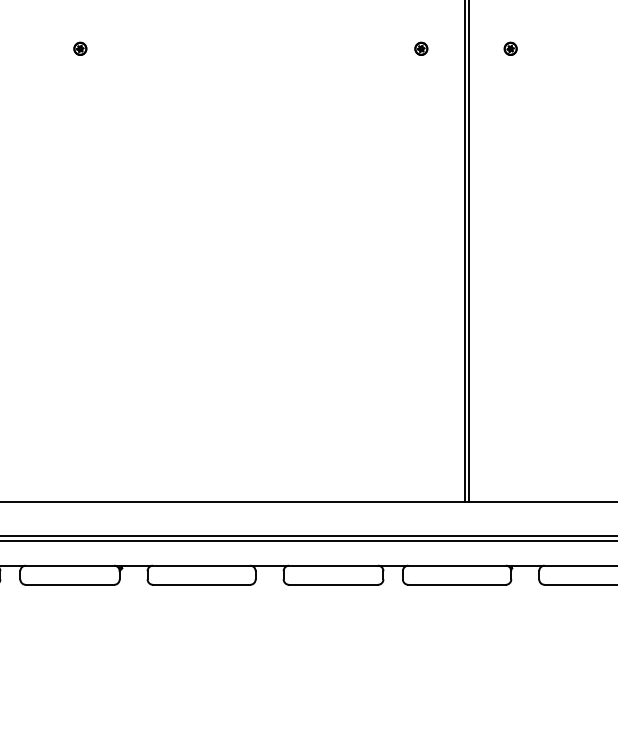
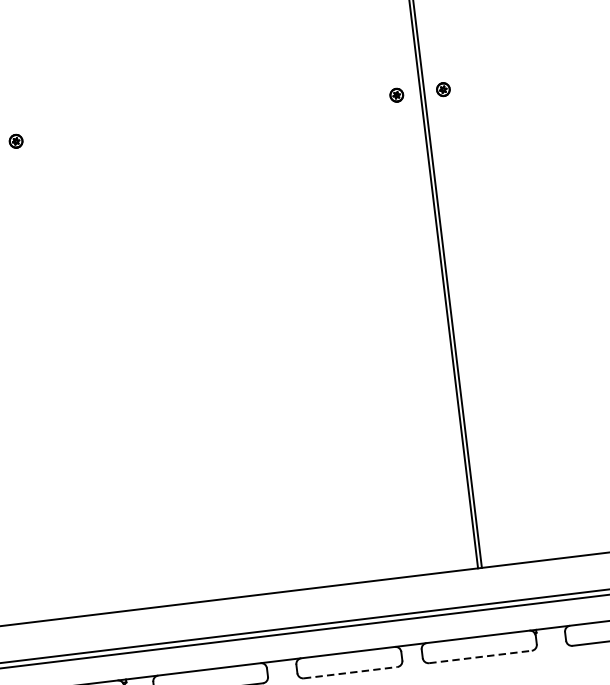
part: (421, 48) -> (396, 94), moved
part: (510, 48) -> (443, 89), moved
line: (334, 584) -> (351, 672), solid -> dashed
line: (457, 584) -> (480, 656), solid -> dashed

